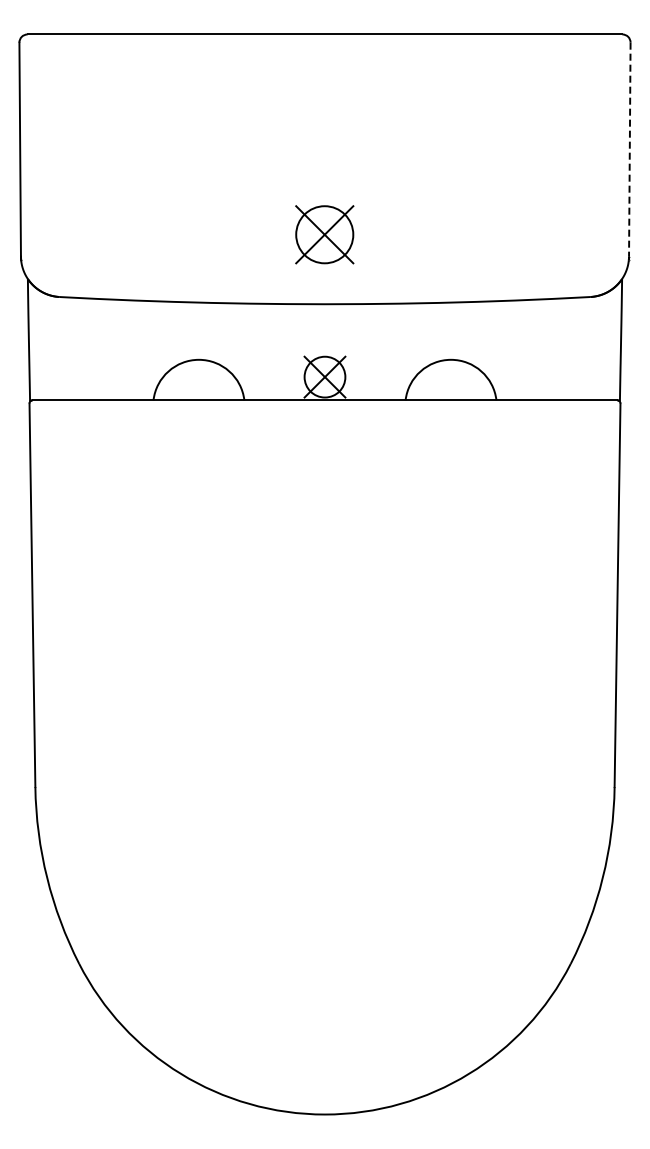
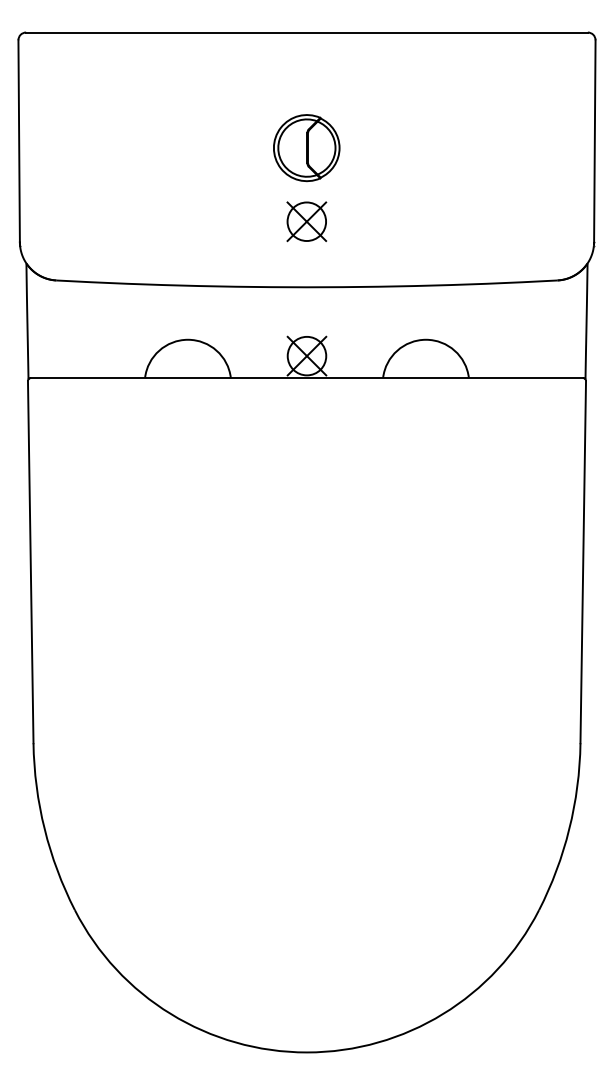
line: (629, 149) -> (594, 141), dashed -> solid
part: (324, 156) -> (306, 147), added
part: (324, 234) -> (306, 221), size x0.71

